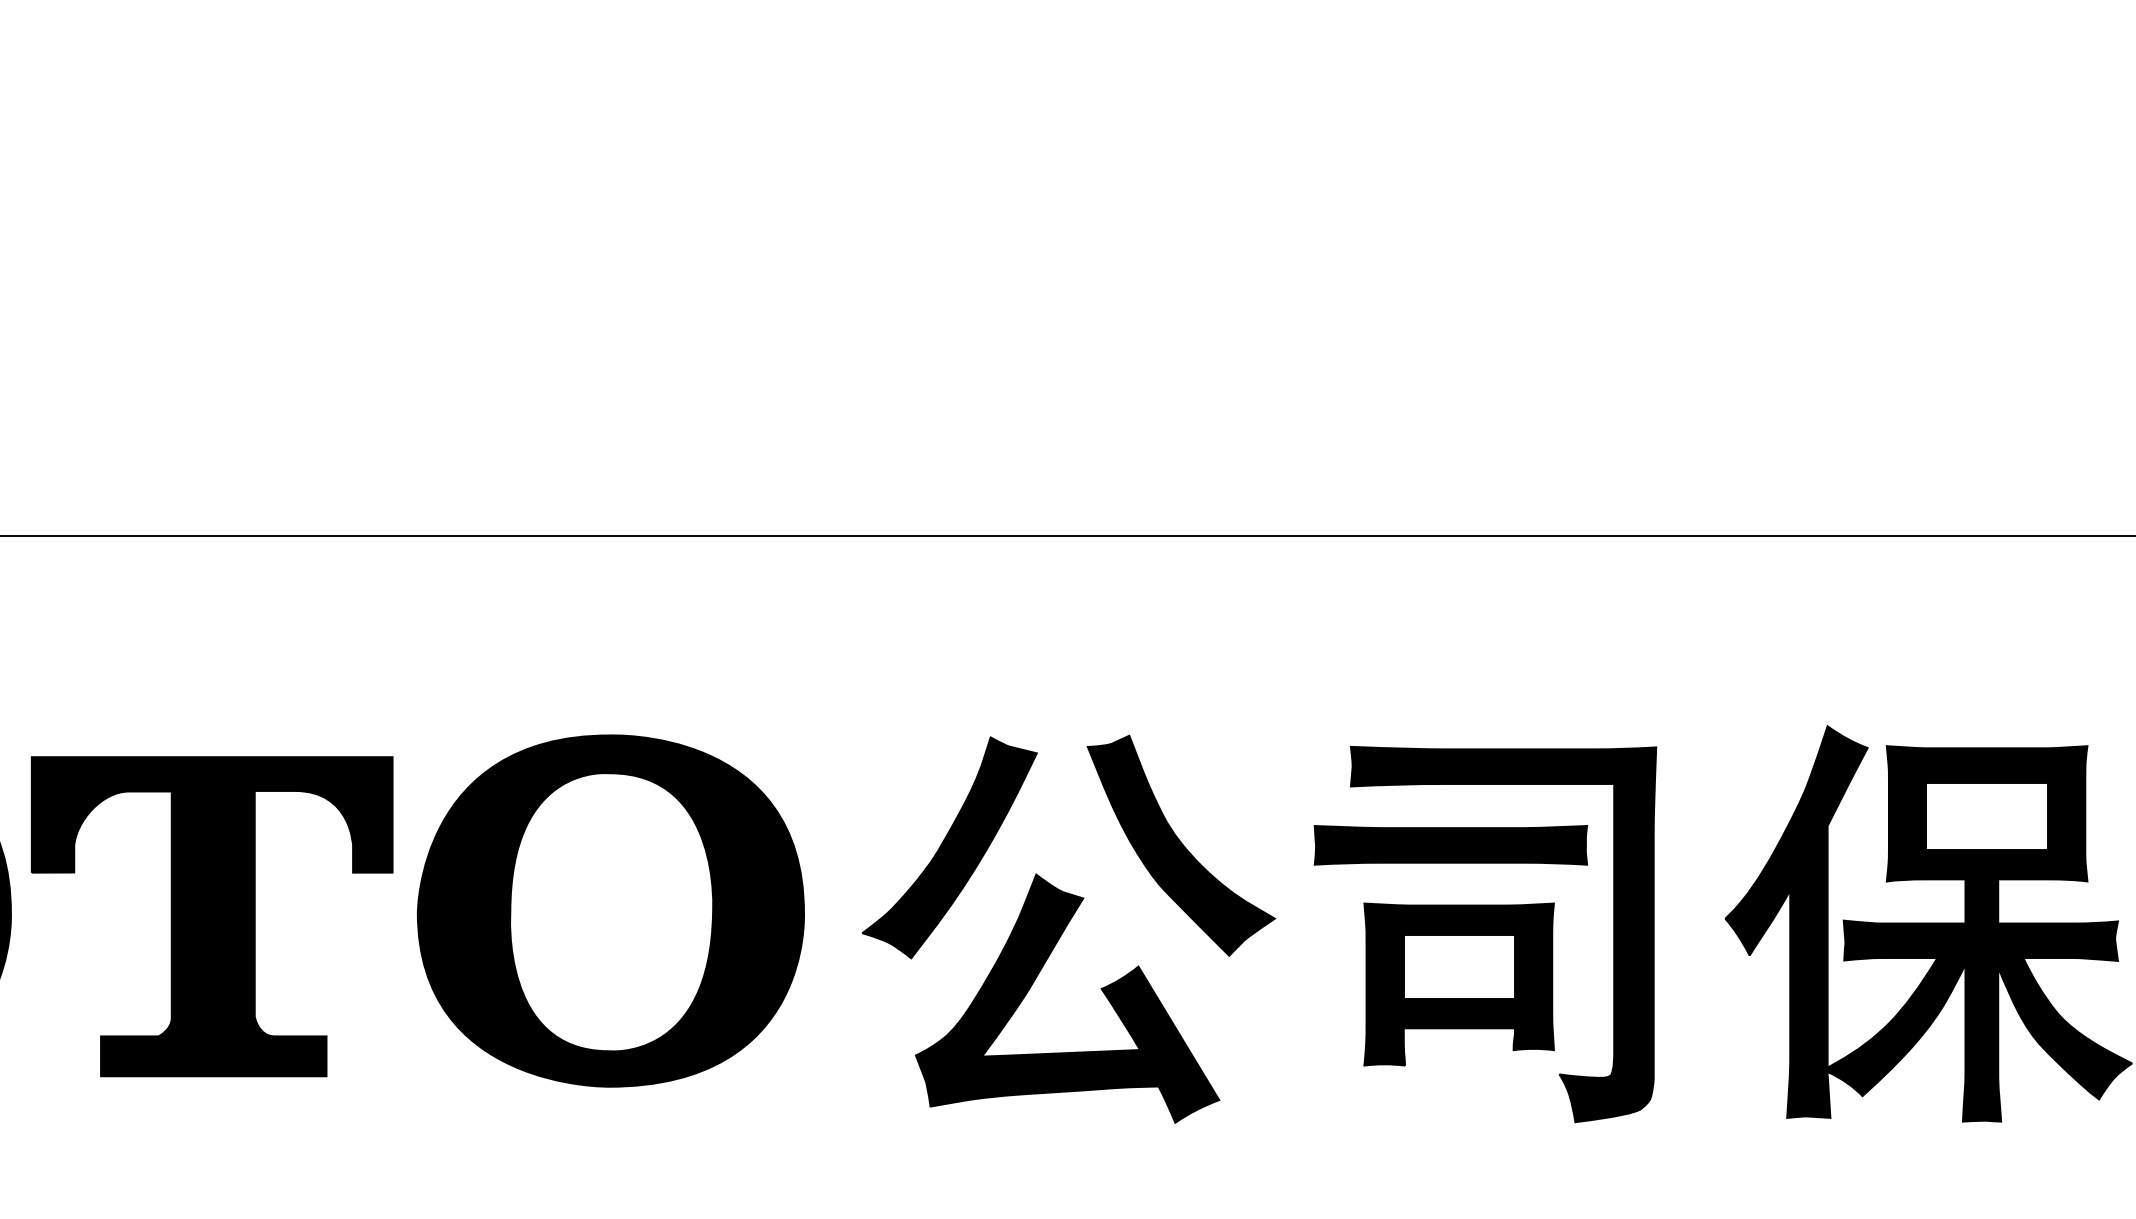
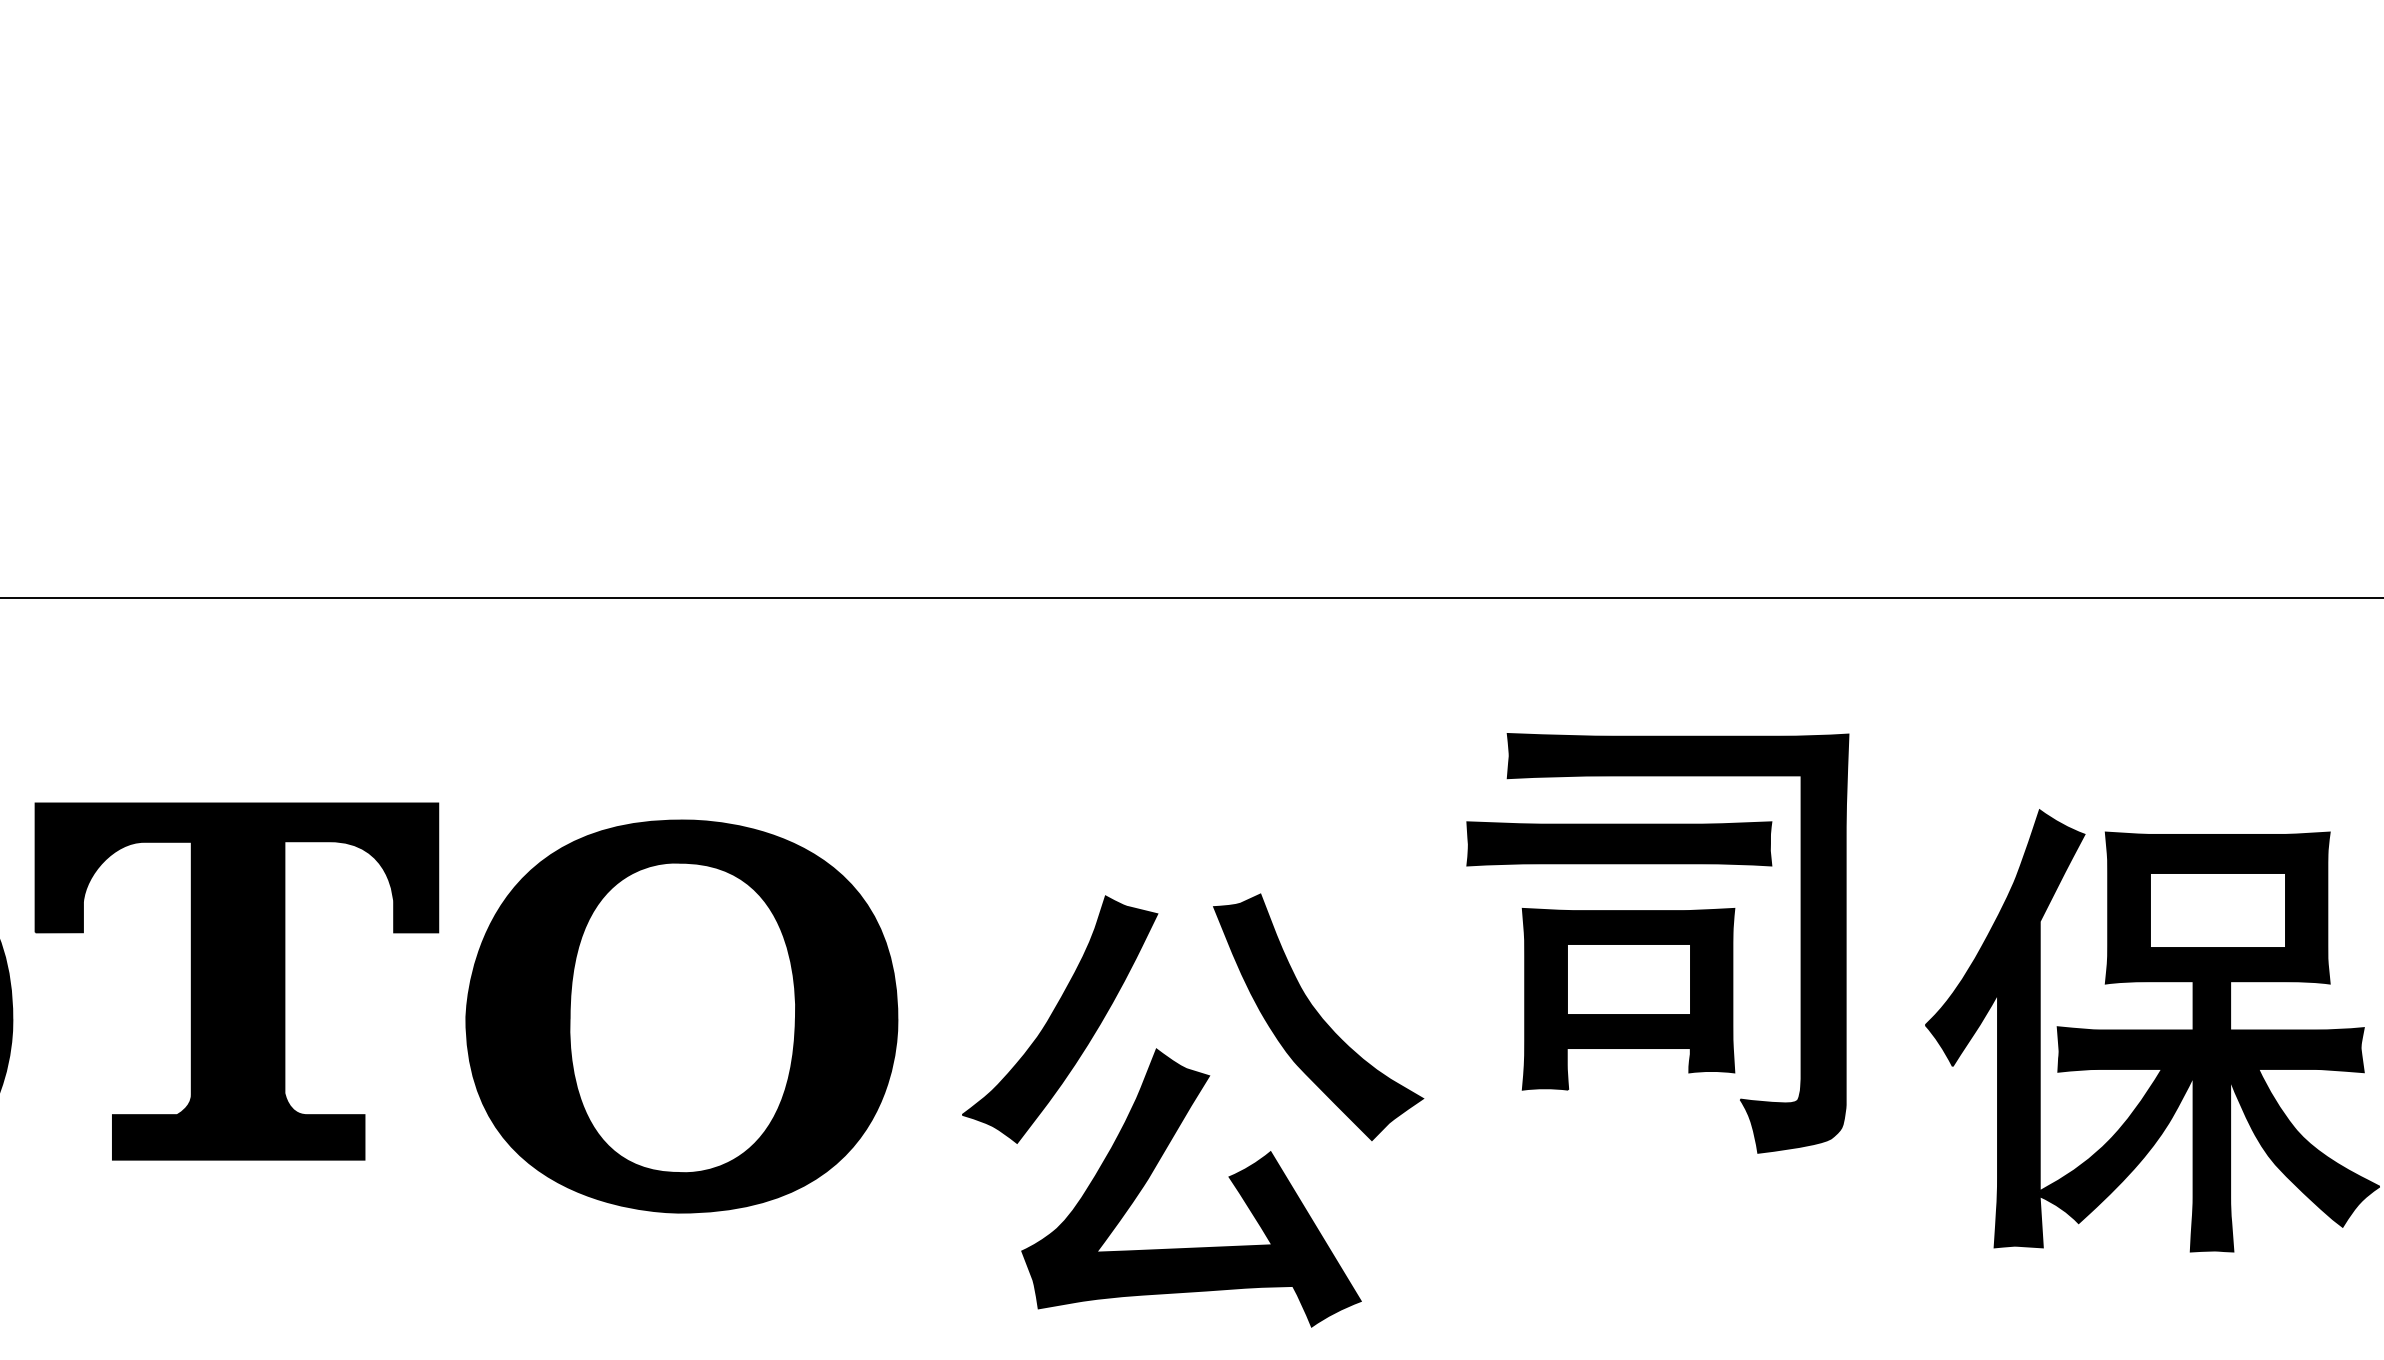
part: (211, 916) -> (236, 981), moved
part: (1069, 928) -> (1193, 1109), moved
part: (1485, 933) -> (1657, 942), moved

